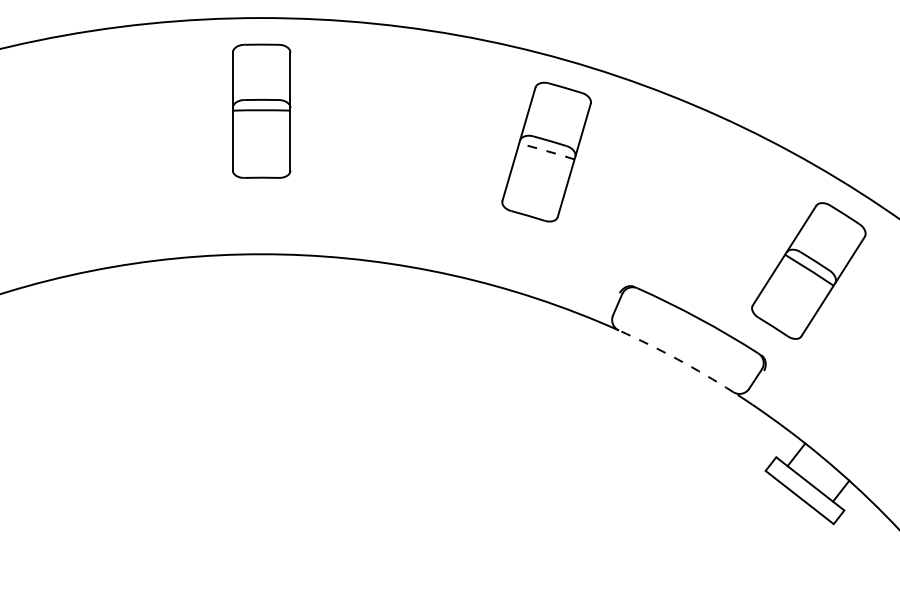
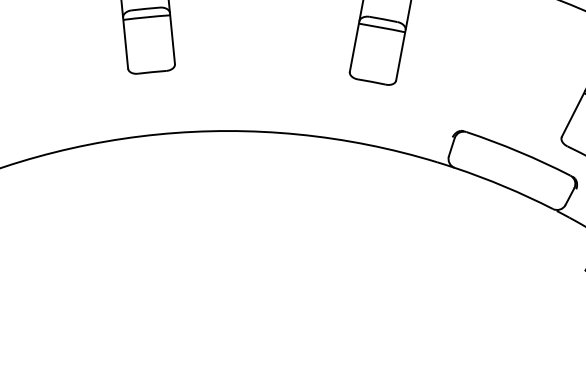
line: (547, 151) -> (382, 28), dashed -> solid
arc: (677, 359) -> (504, 186), dashed -> solid

